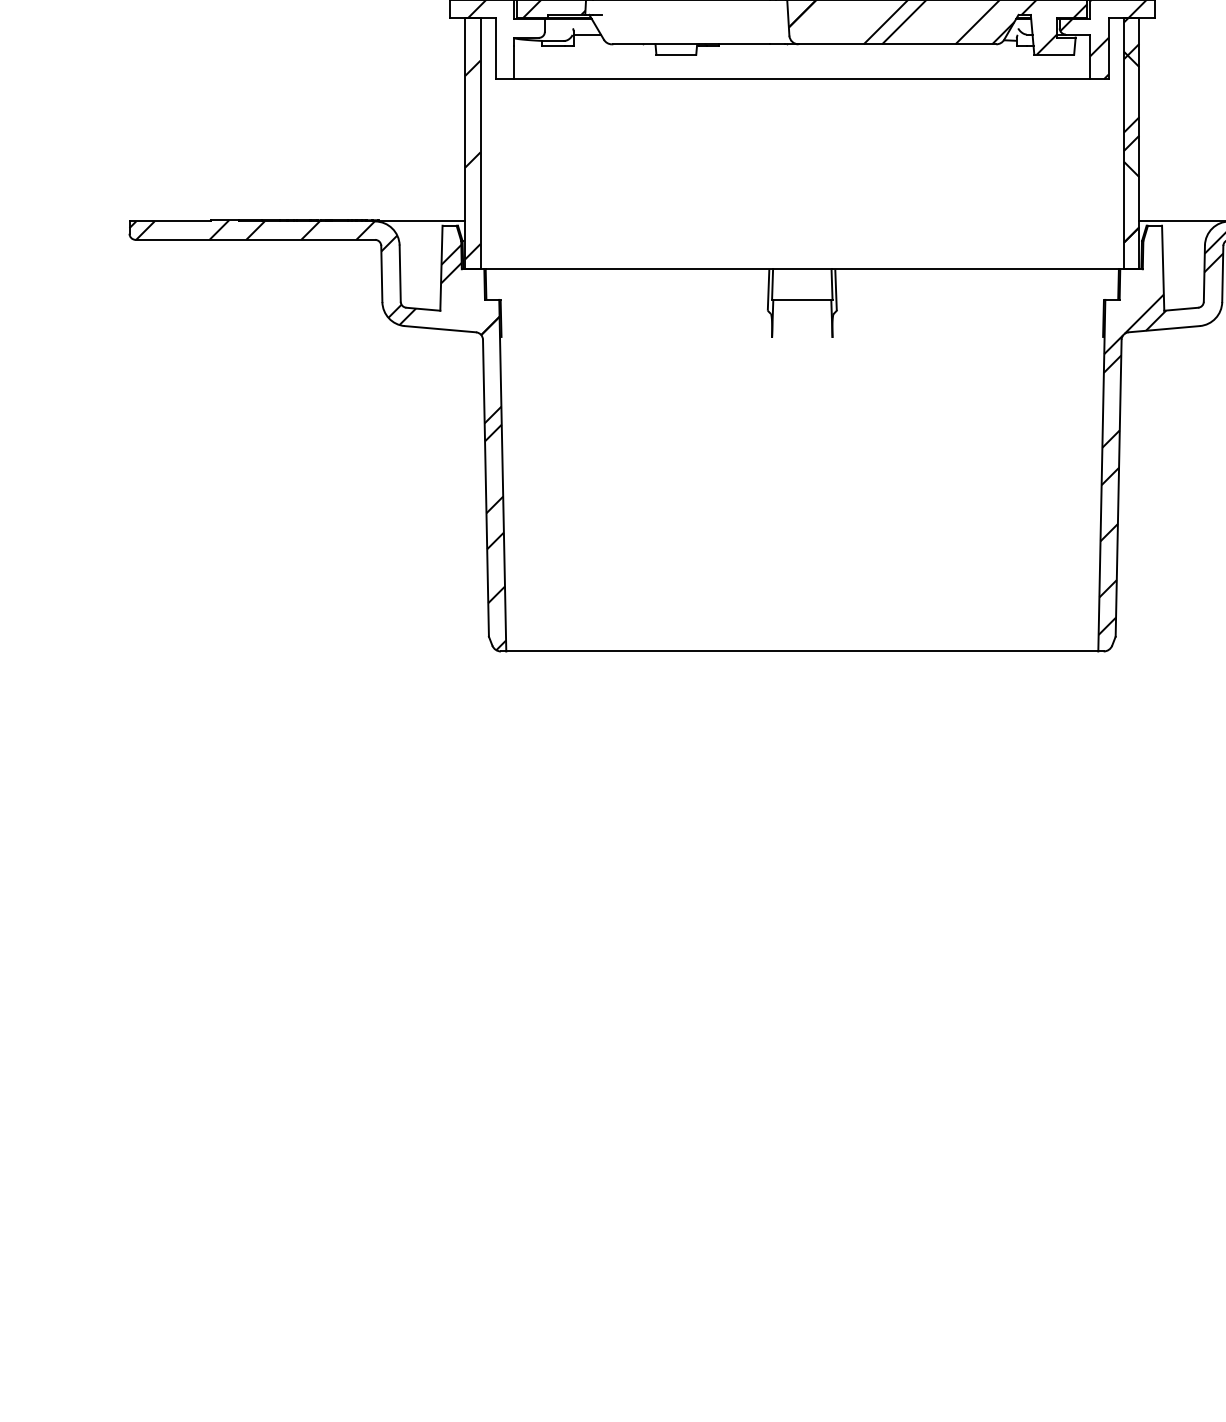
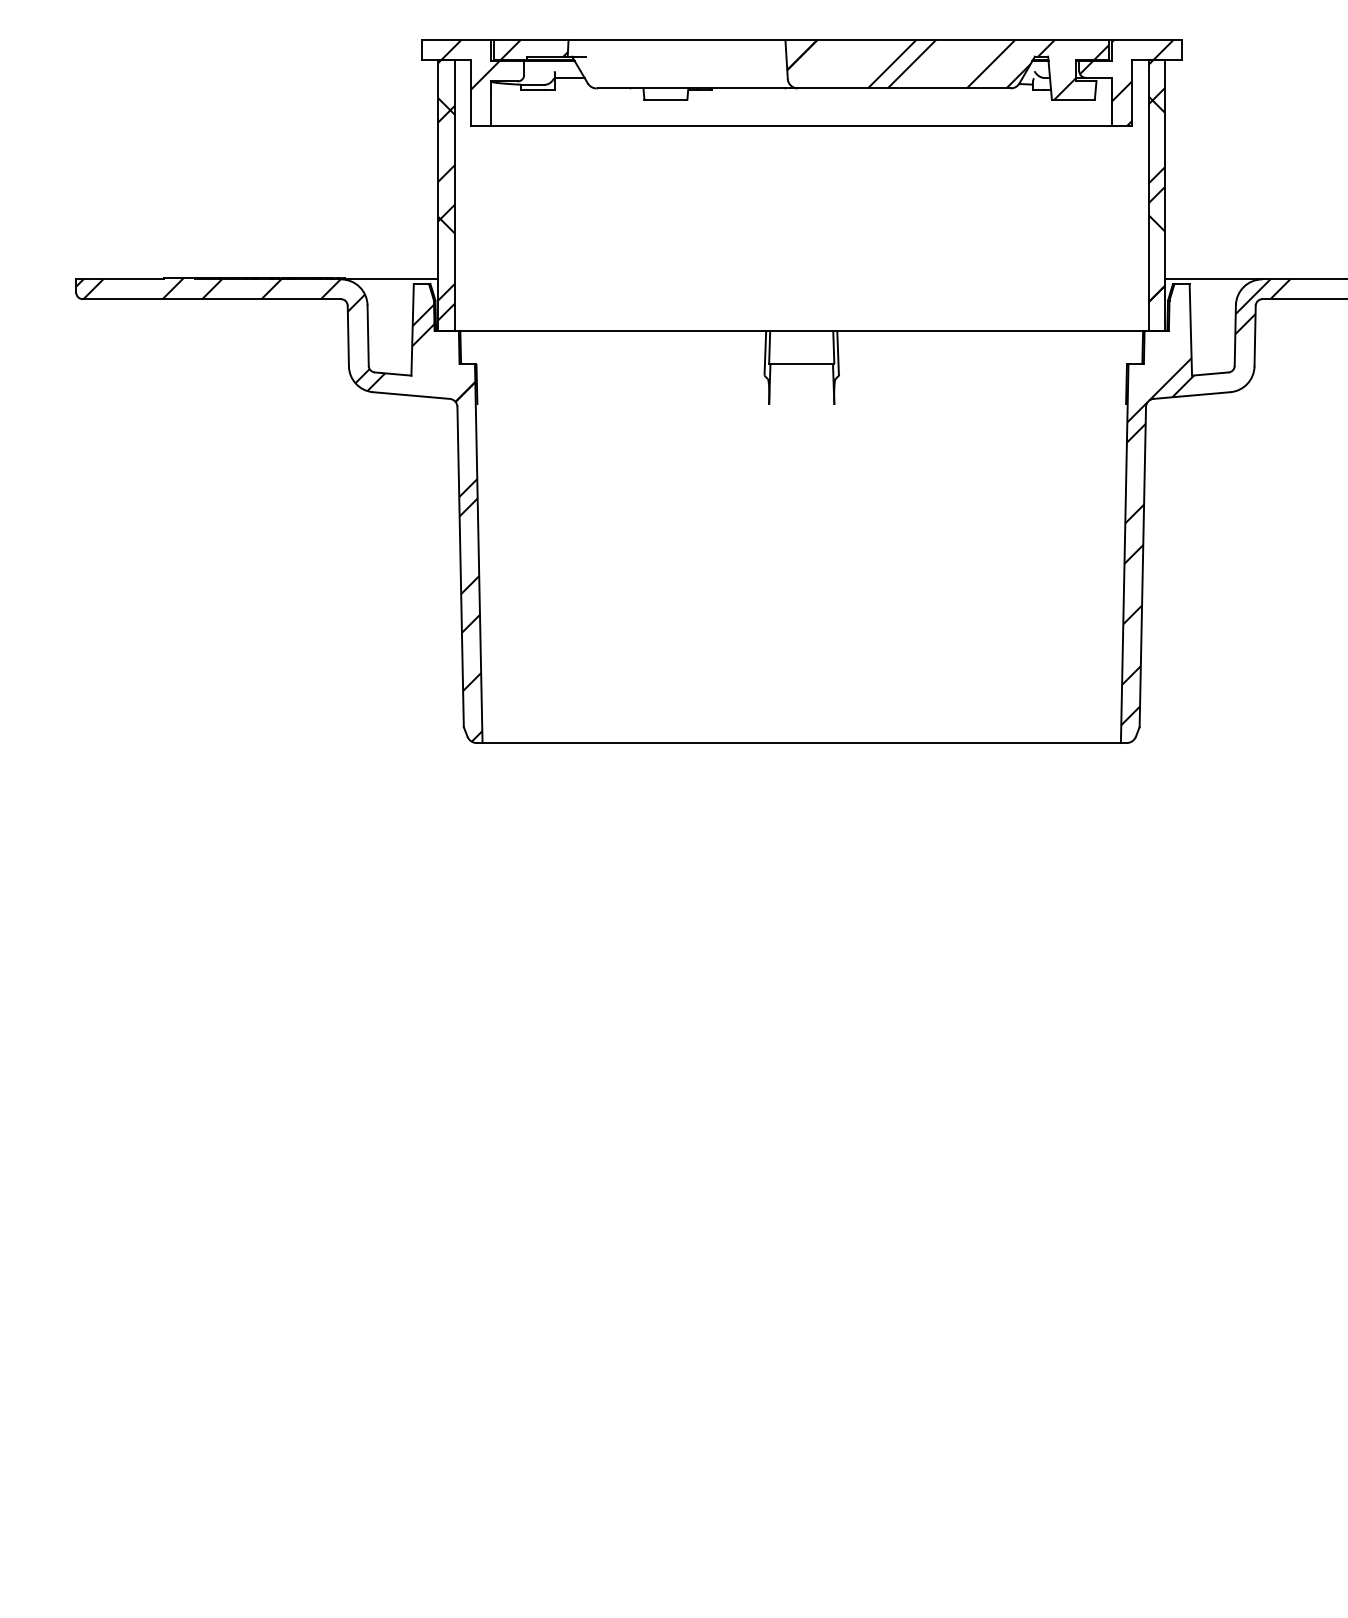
hatch: (509, 32) -> (485, 75), added
hatch: (472, 128) -> (446, 179), added

